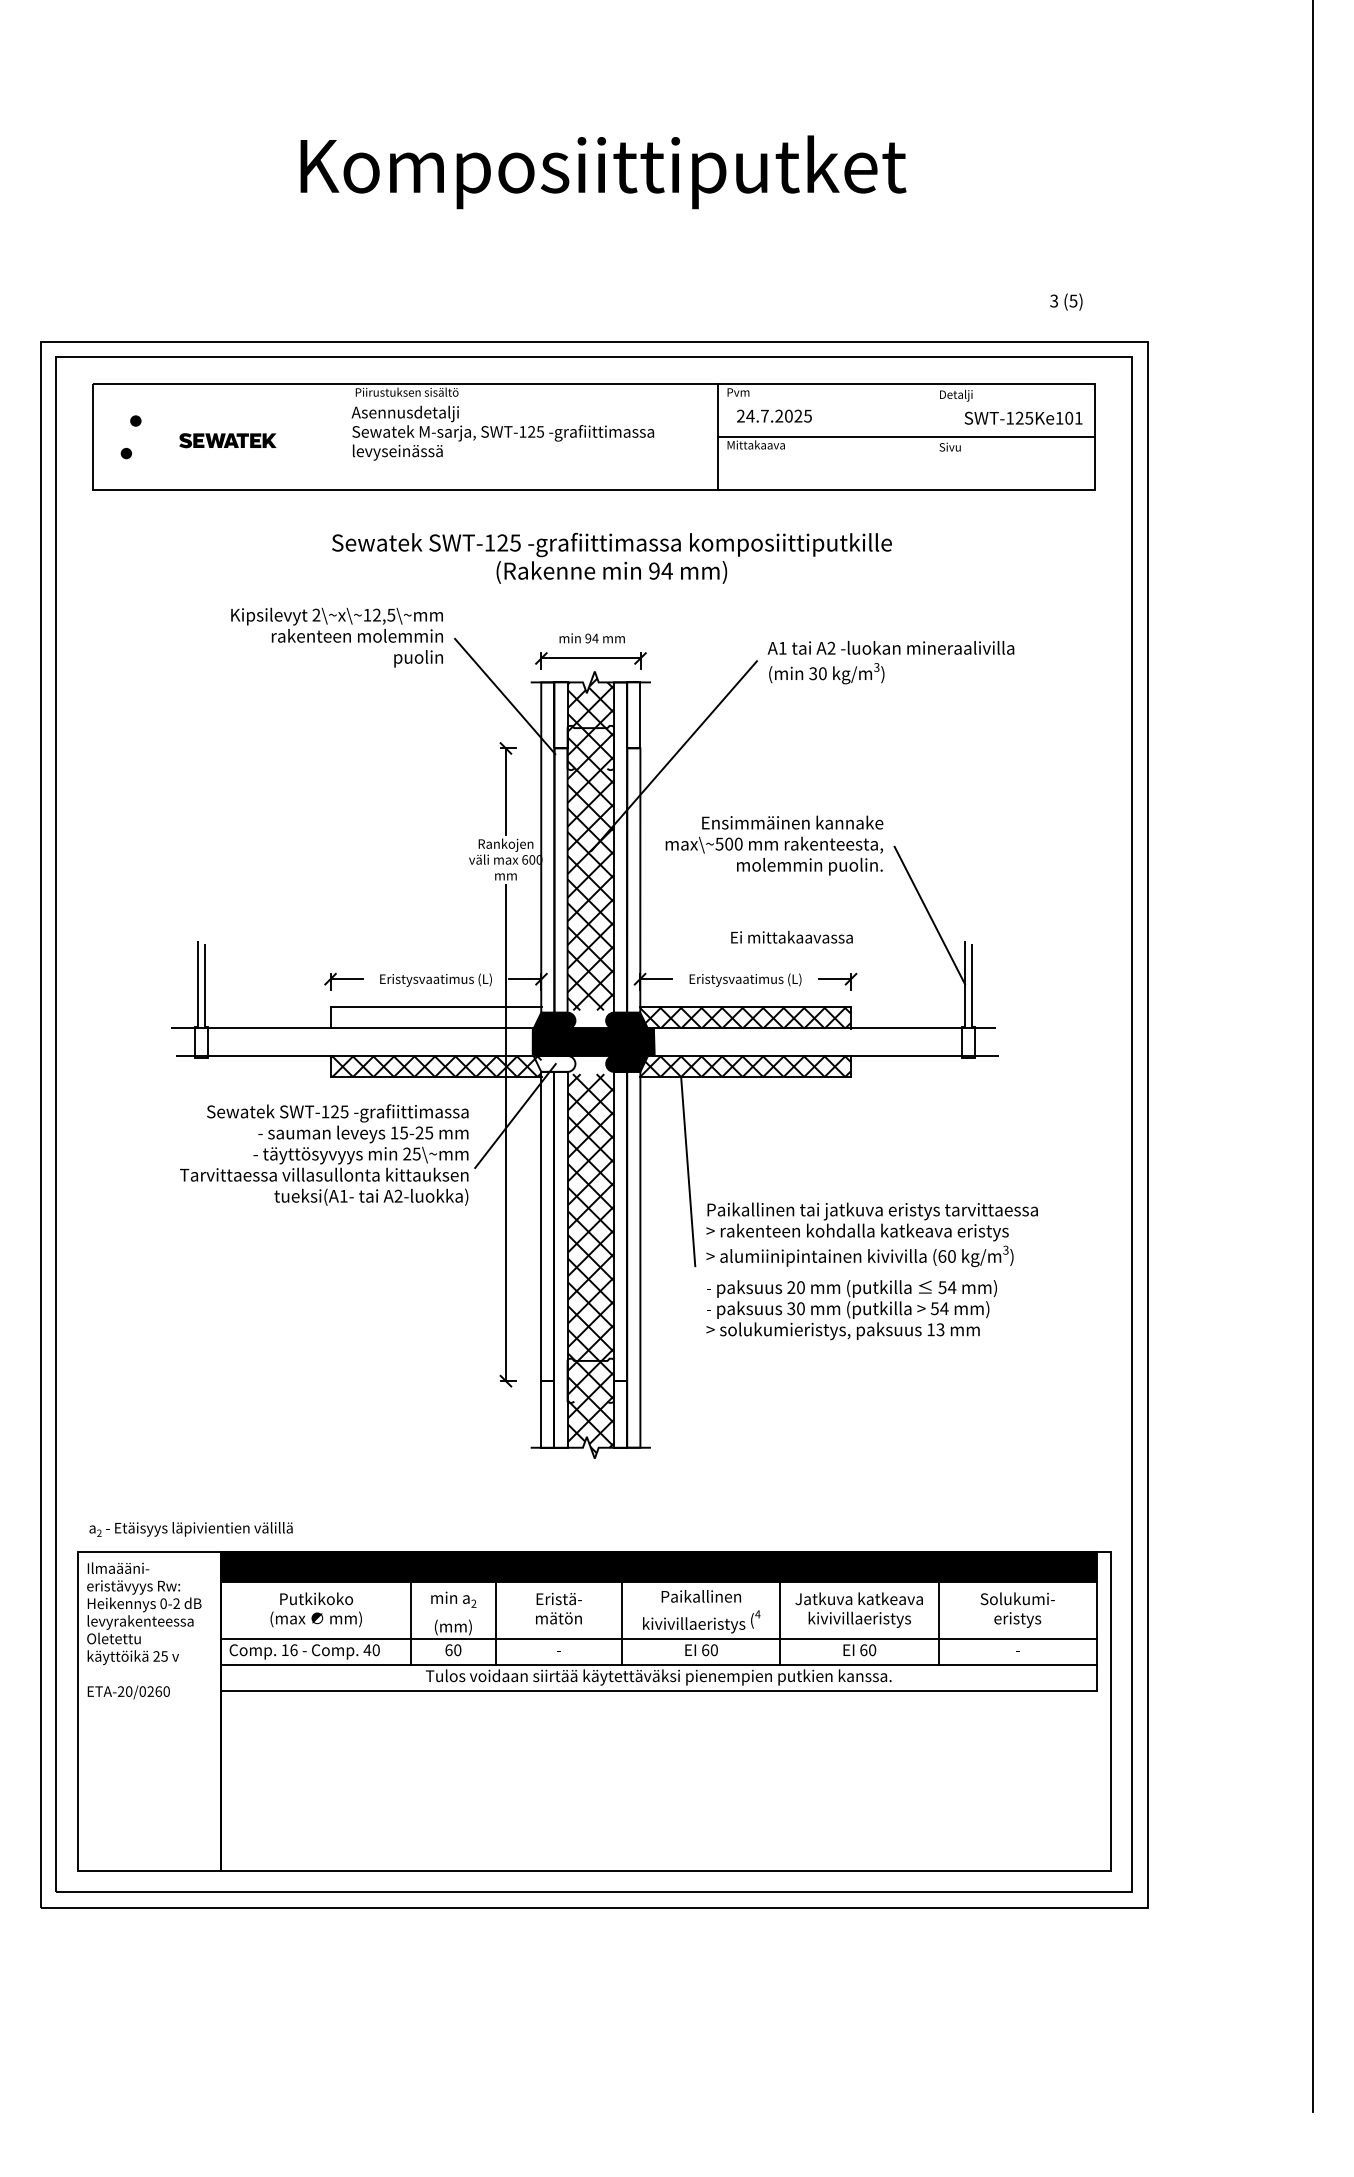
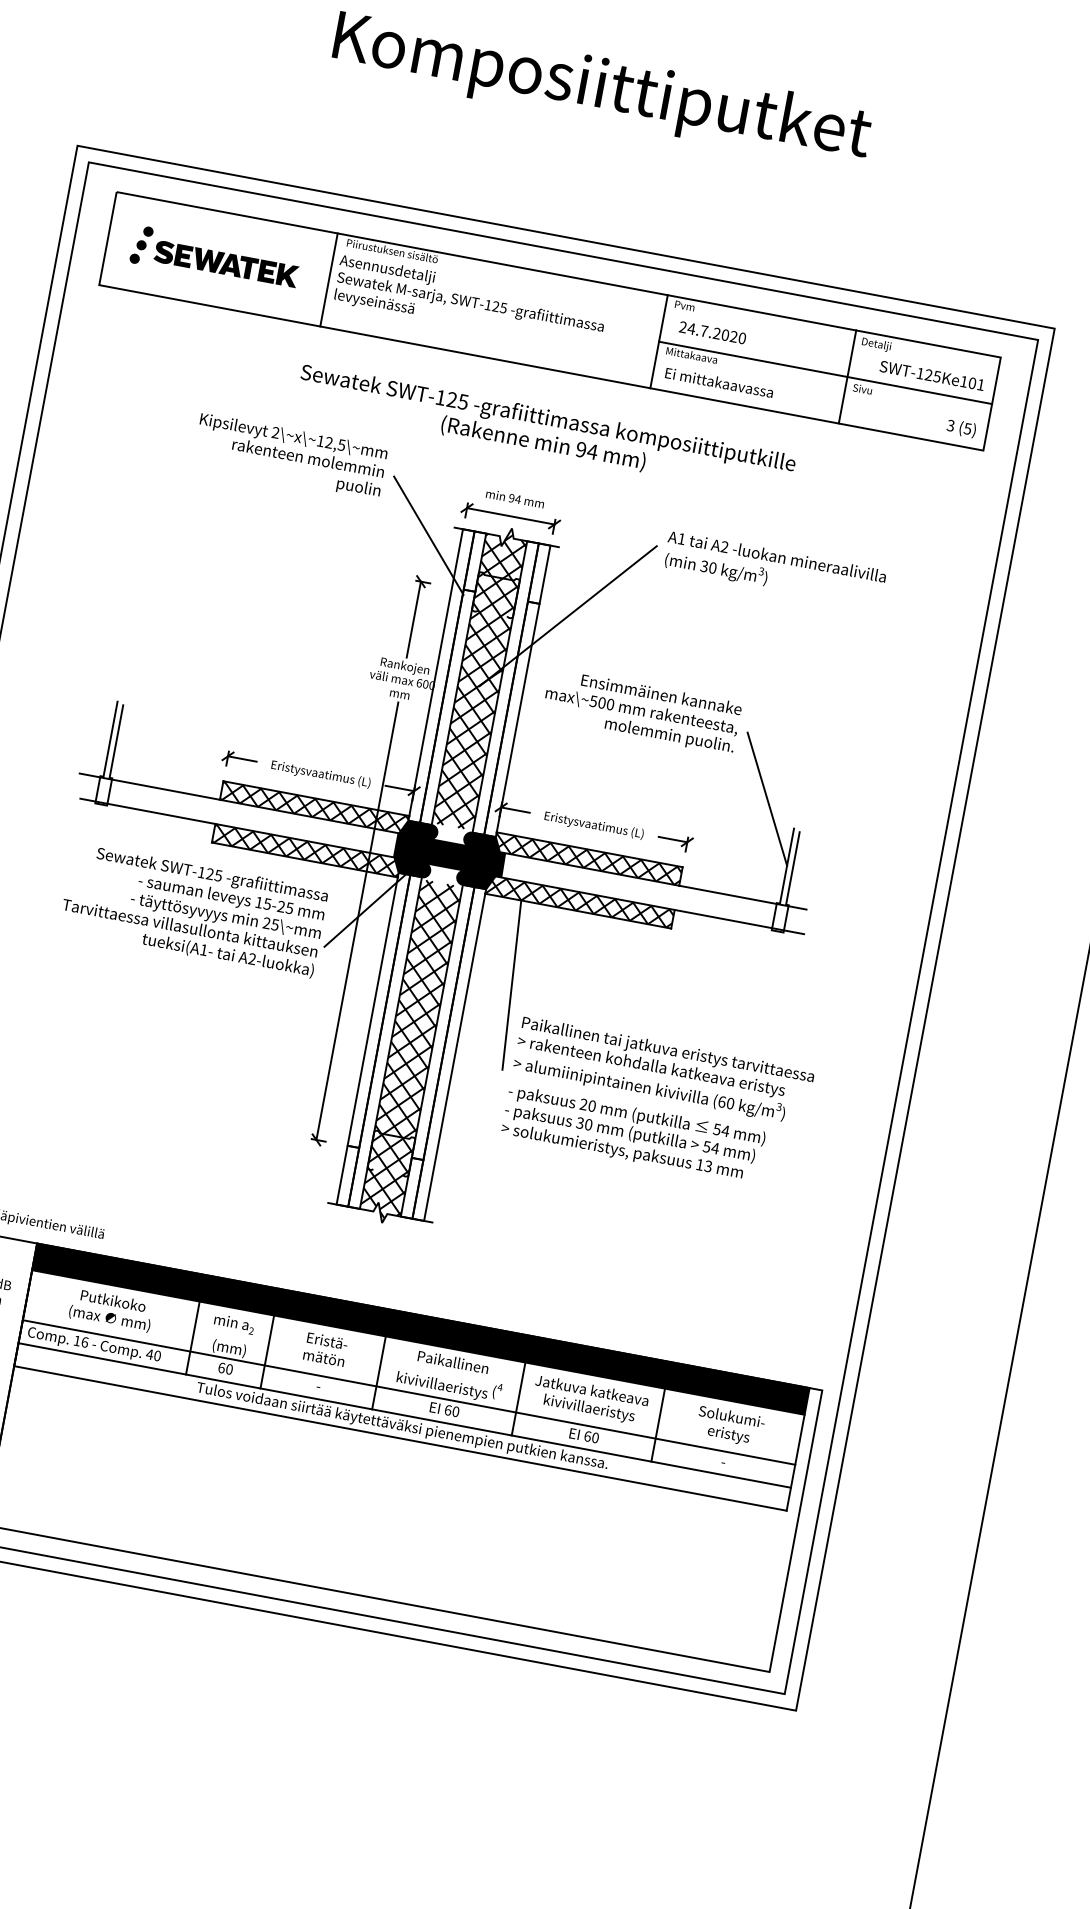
text: (1066, 301) -> (961, 428), moved
text: (807, 415) -> (741, 337), 24.7.2025 -> 24.7.2020
fill: (130, 436) -> (141, 244), added
line: (343, 436) -> (329, 279), added
line: (931, 436) -> (847, 376), added
part: (227, 440) -> (226, 263), size x1.67
text: (791, 937) -> (718, 382), moved
hatch: (435, 1017) -> (314, 807), added
fill: (554, 1063) -> (411, 867), added

